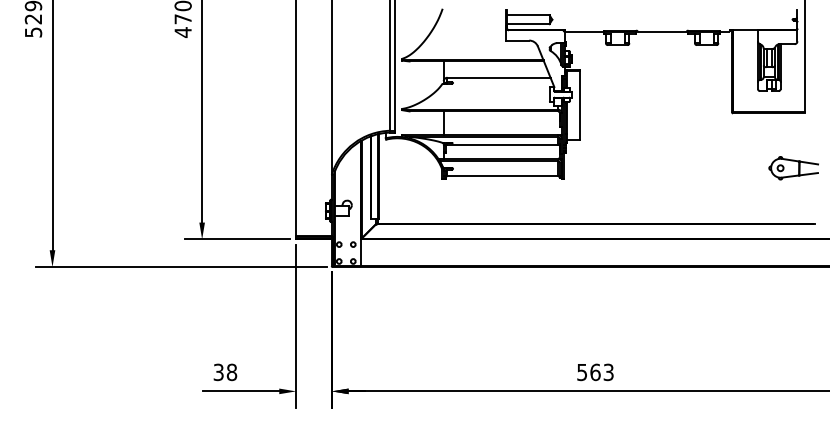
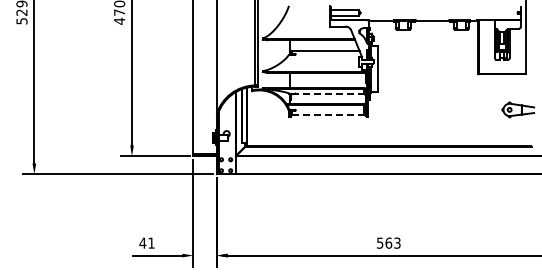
line: (503, 144) -> (328, 94), solid -> dashed
line: (503, 176) -> (328, 115), solid -> dashed
text: (224, 371) -> (146, 242), 38 -> 41

